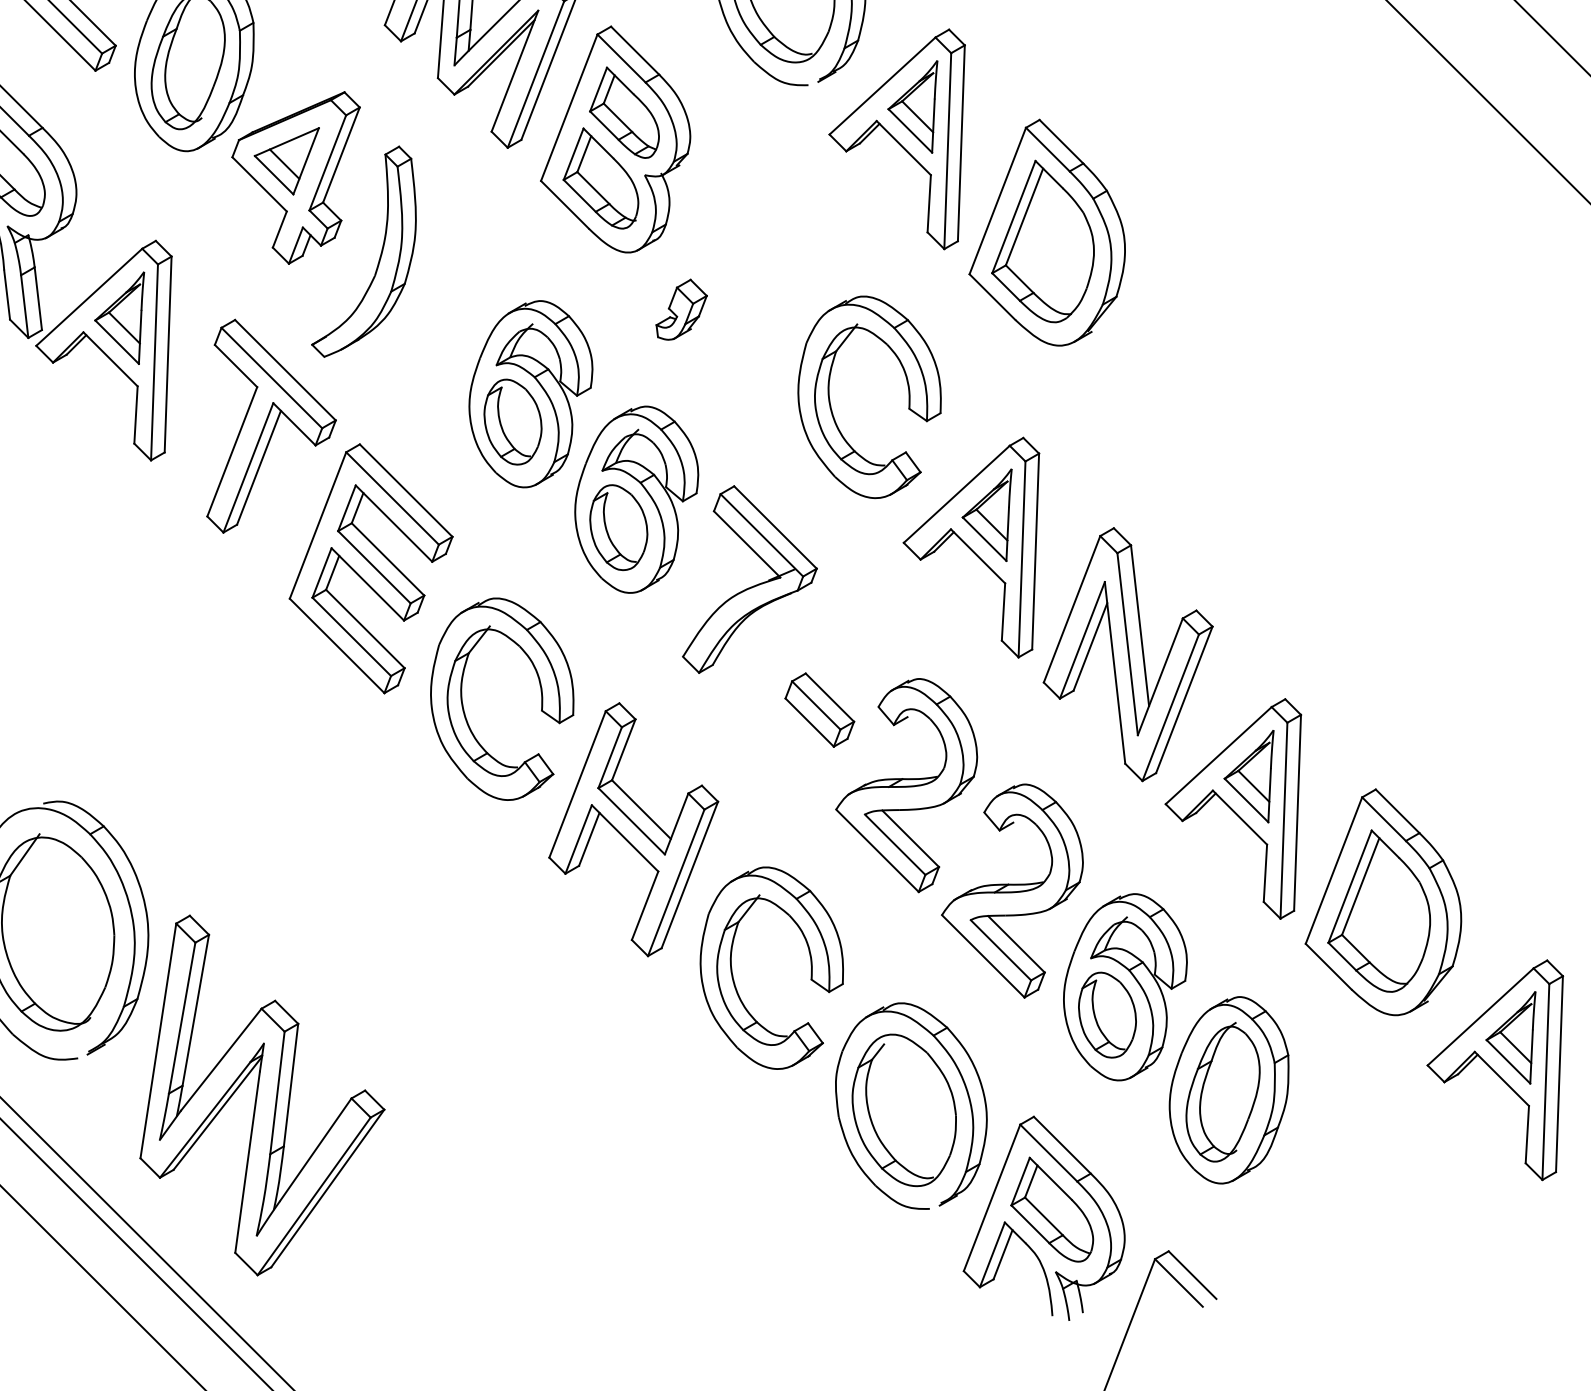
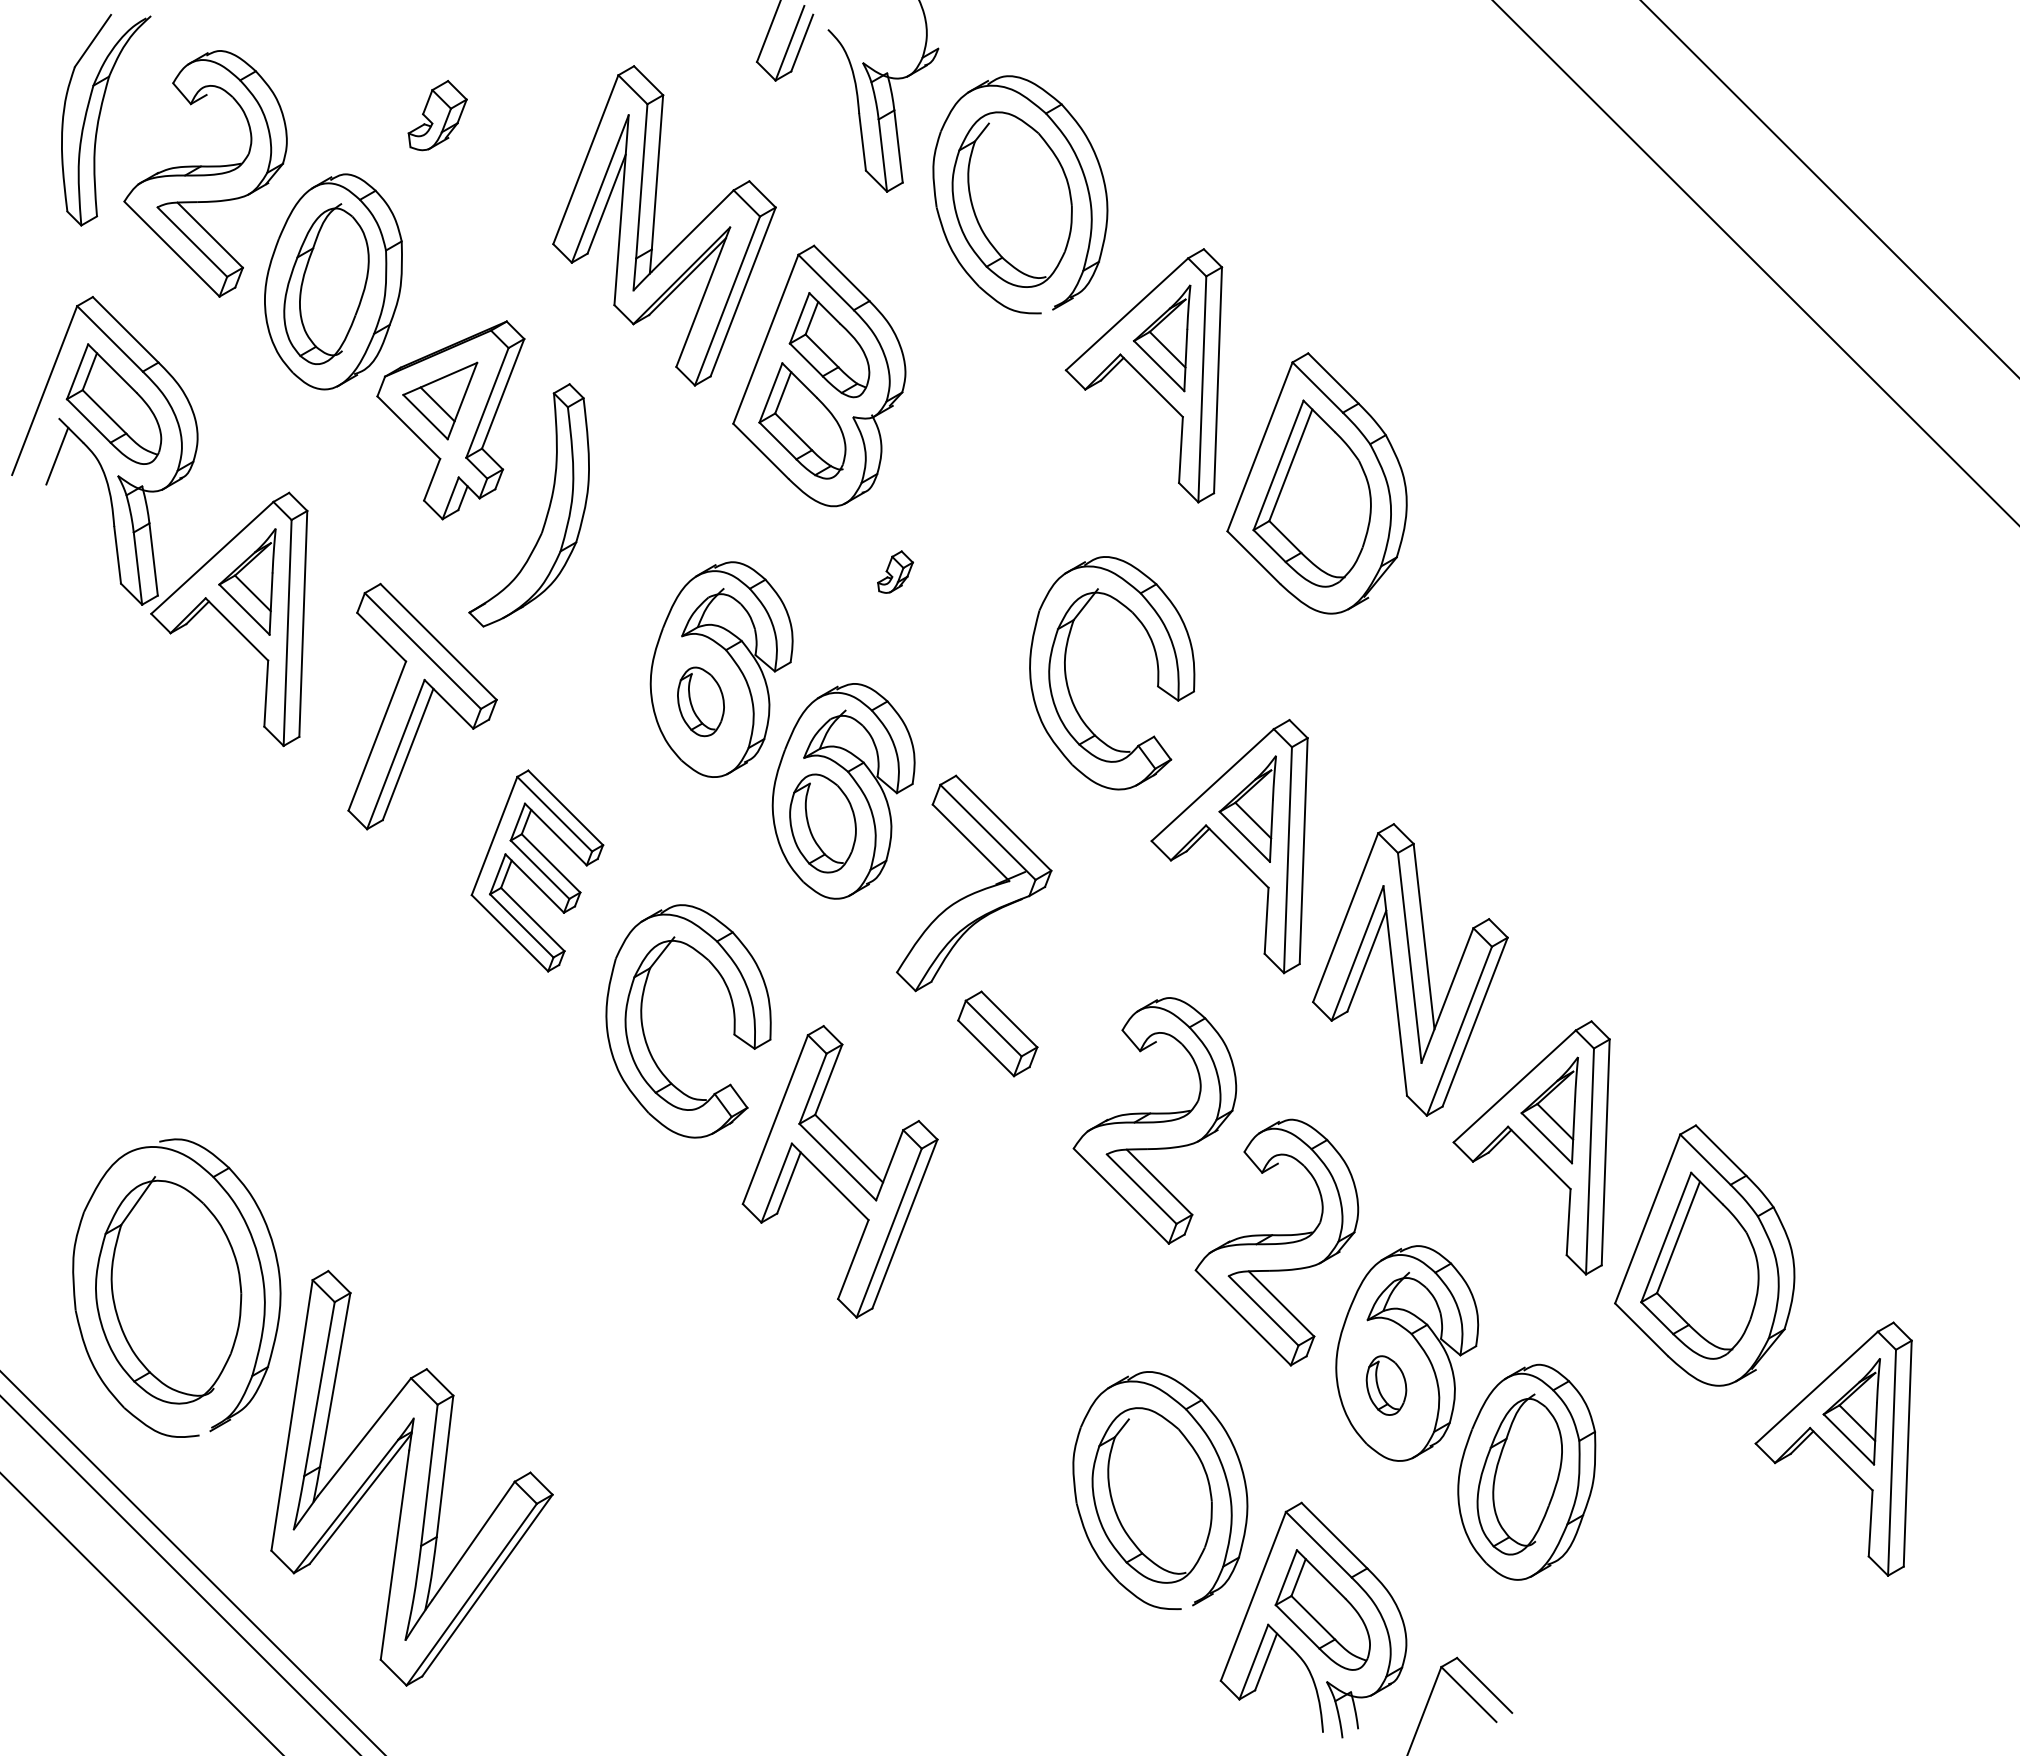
part: (681, 309) -> (895, 571), size x0.6
part: (512, 421) -> (700, 701), size x0.7
part: (371, 568) -> (537, 870), size x0.7
part: (819, 709) -> (997, 1033), moved
part: (810, 968) -> (1044, 1331), removed
part: (1107, 1015) -> (1386, 1385), size x0.6

